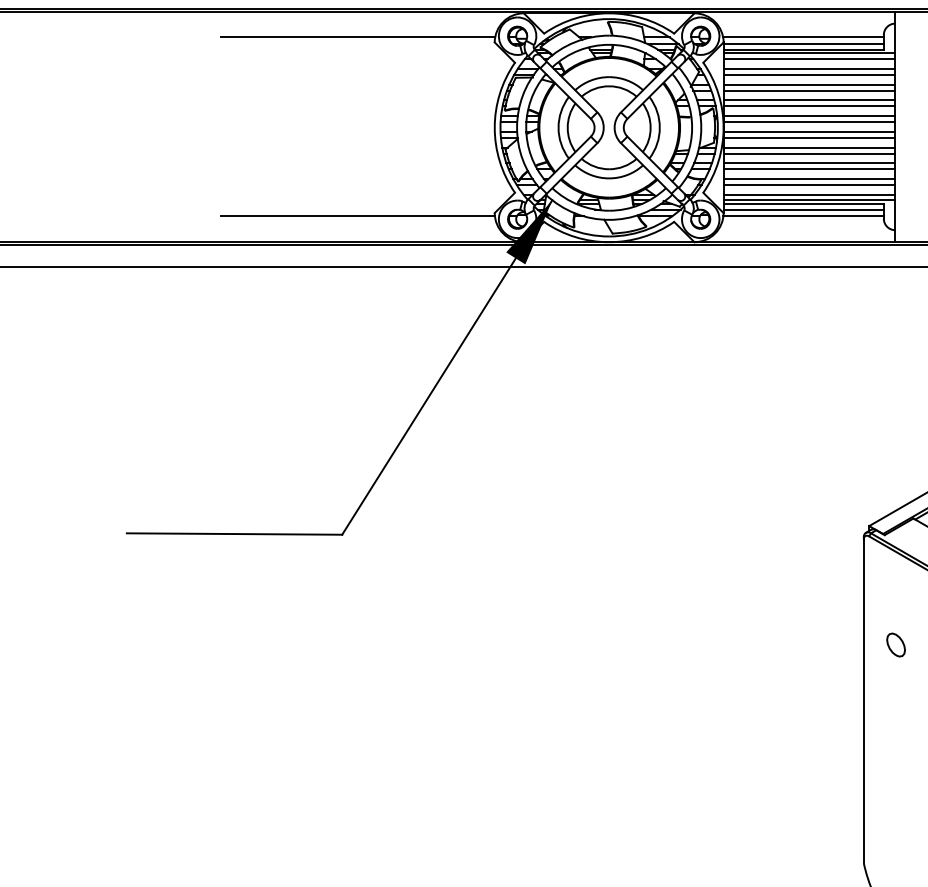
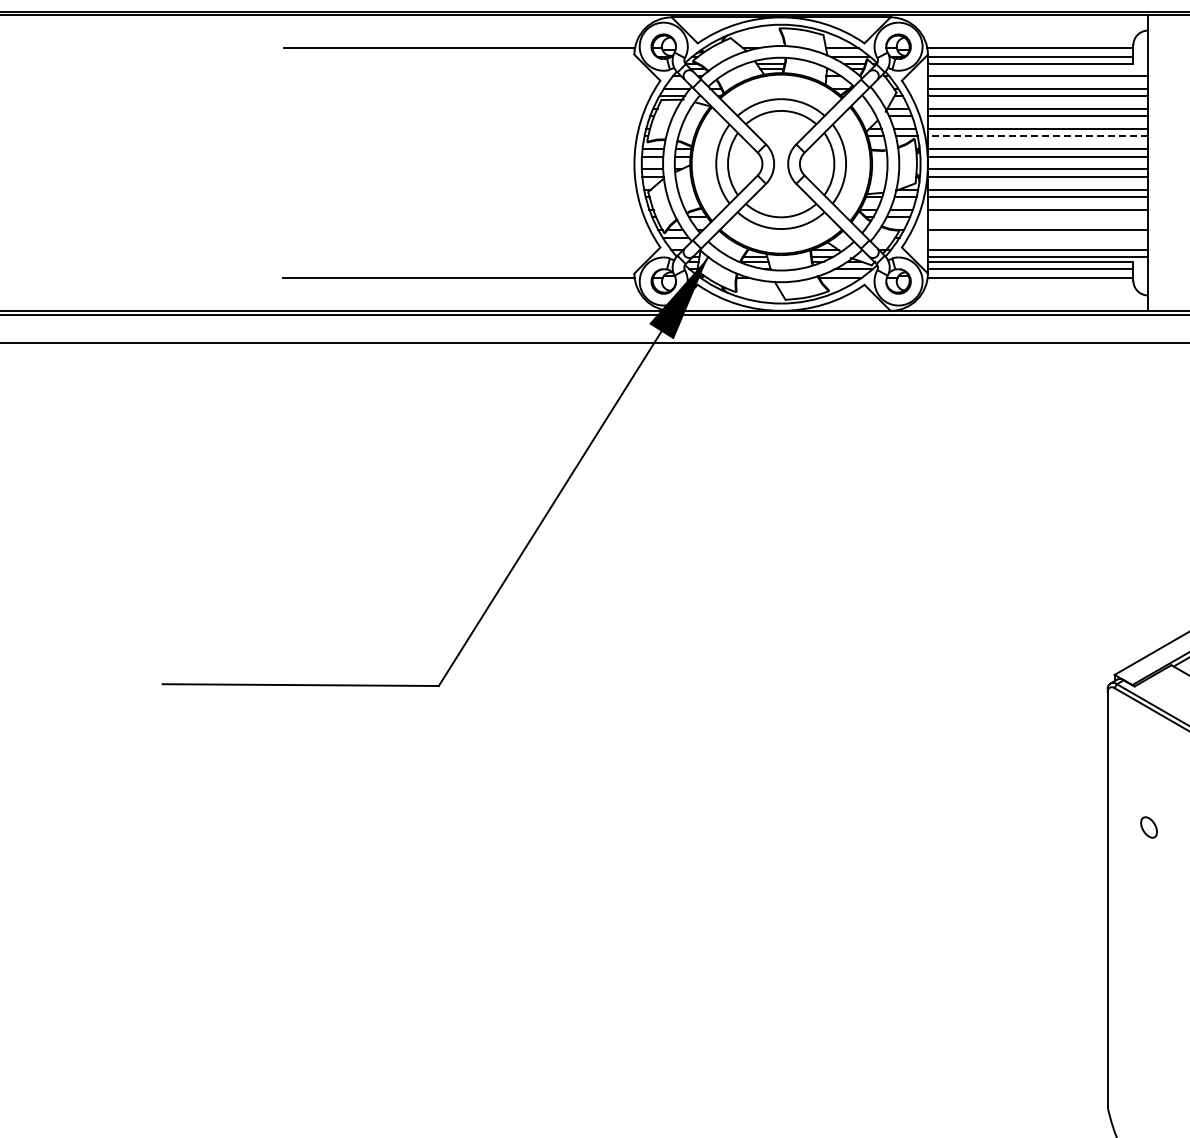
line: (809, 53) -> (1037, 68), removed
line: (809, 106) -> (1037, 136), solid -> dashed
line: (809, 168) -> (1037, 216), removed
line: (809, 184) -> (1037, 237), removed
part: (895, 645) -> (1148, 827), size x0.7

